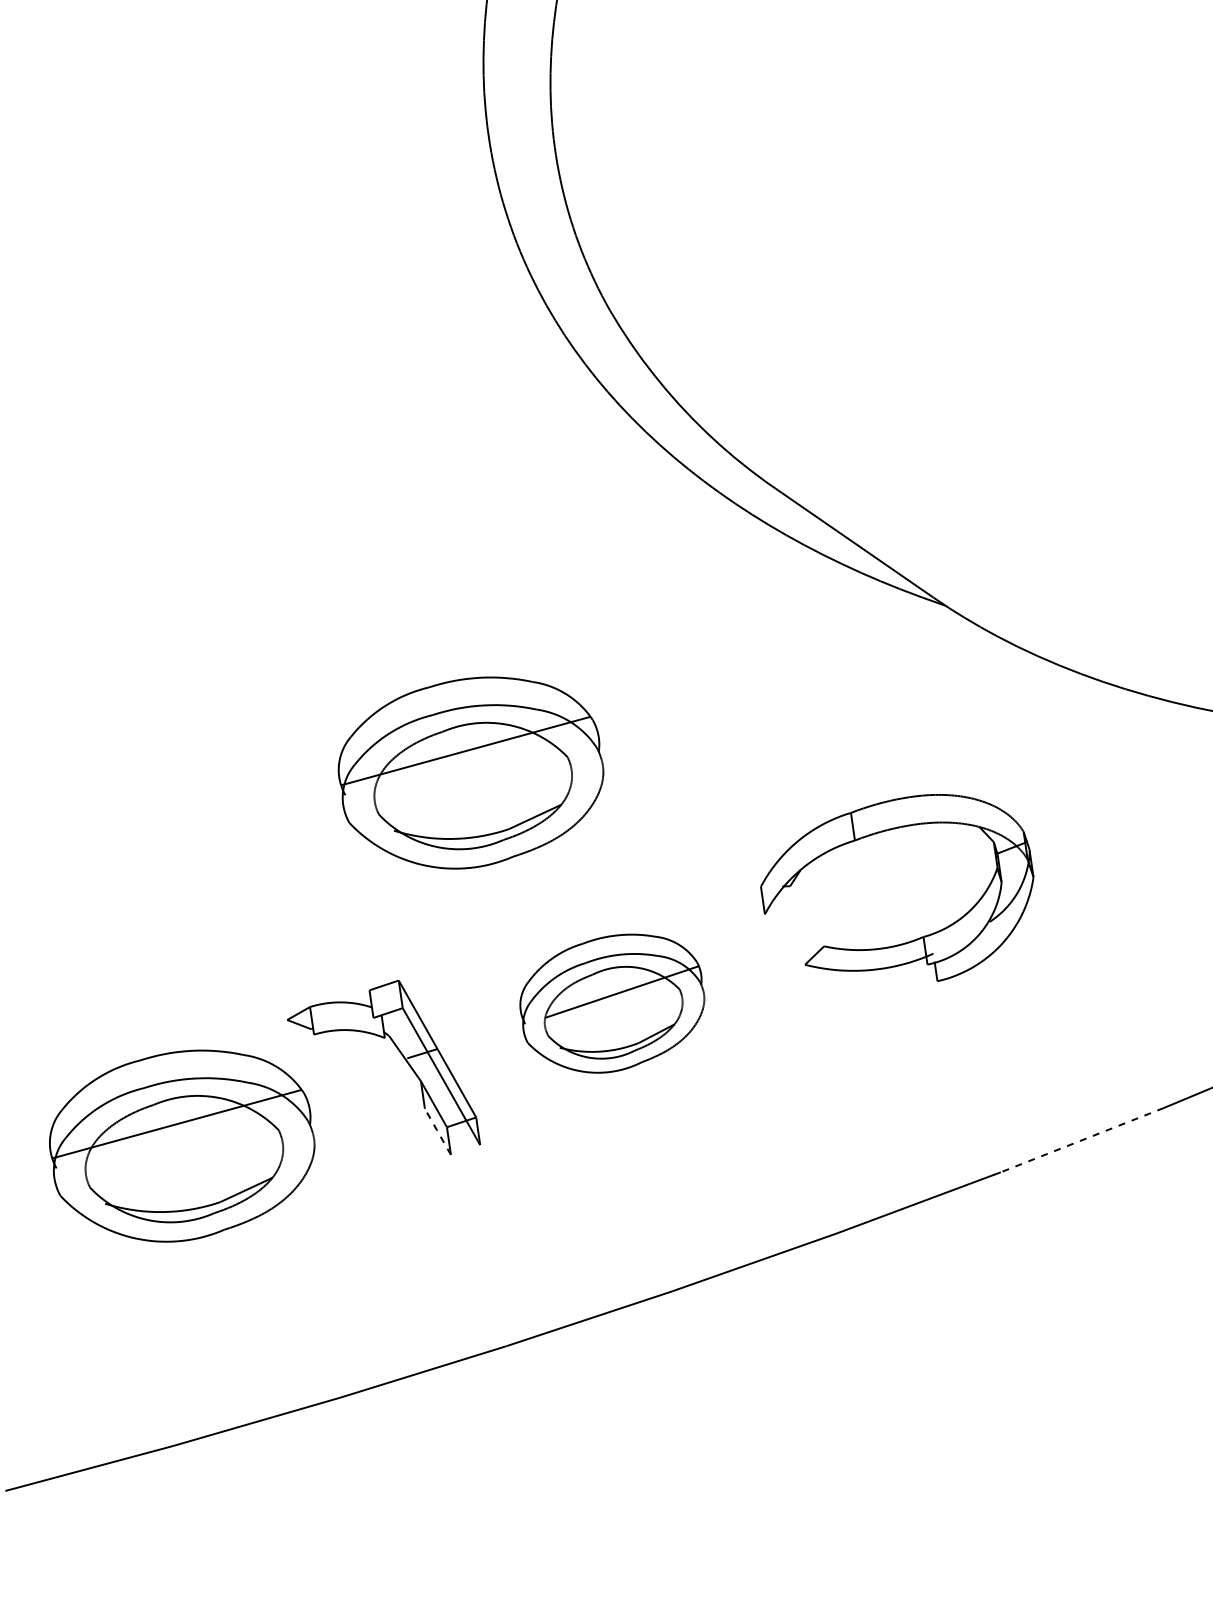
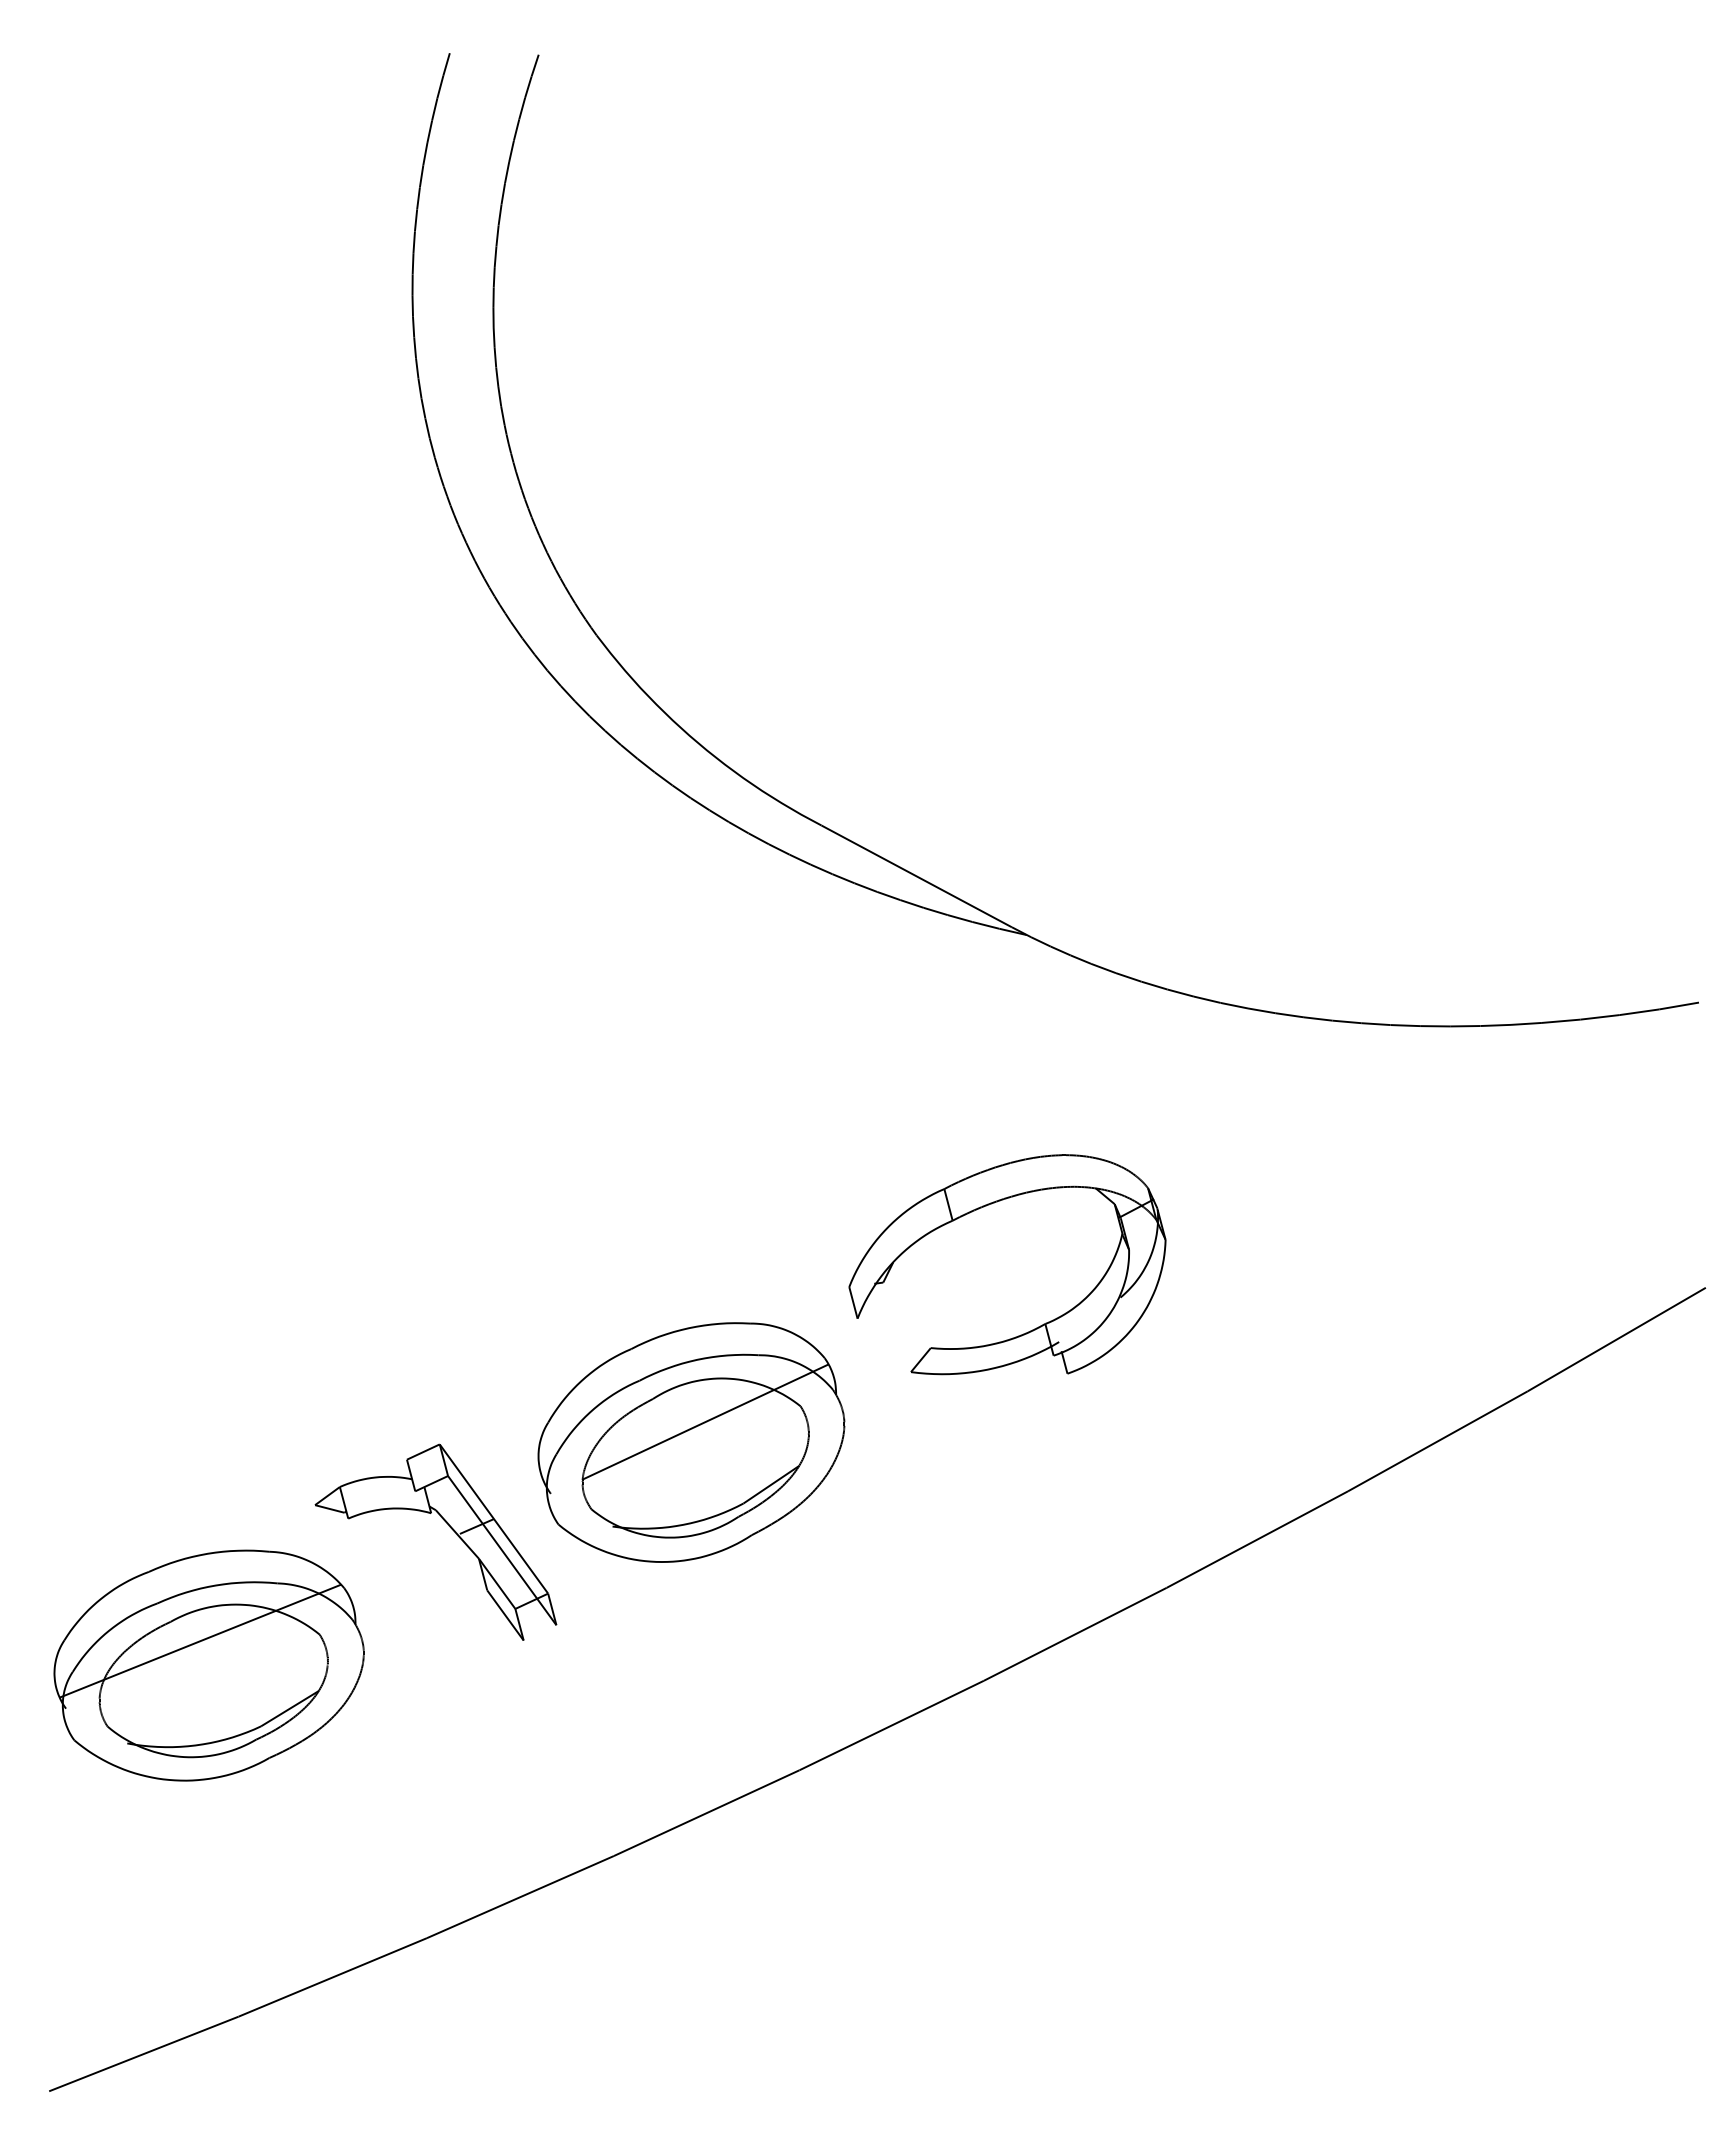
part: (470, 772) -> (495, 1192), removed
part: (612, 1003) -> (691, 1442), size x1.43
line: (437, 1131) -> (505, 1615), dashed -> solid
line: (1082, 1140) -> (1257, 1539), dashed -> solid

